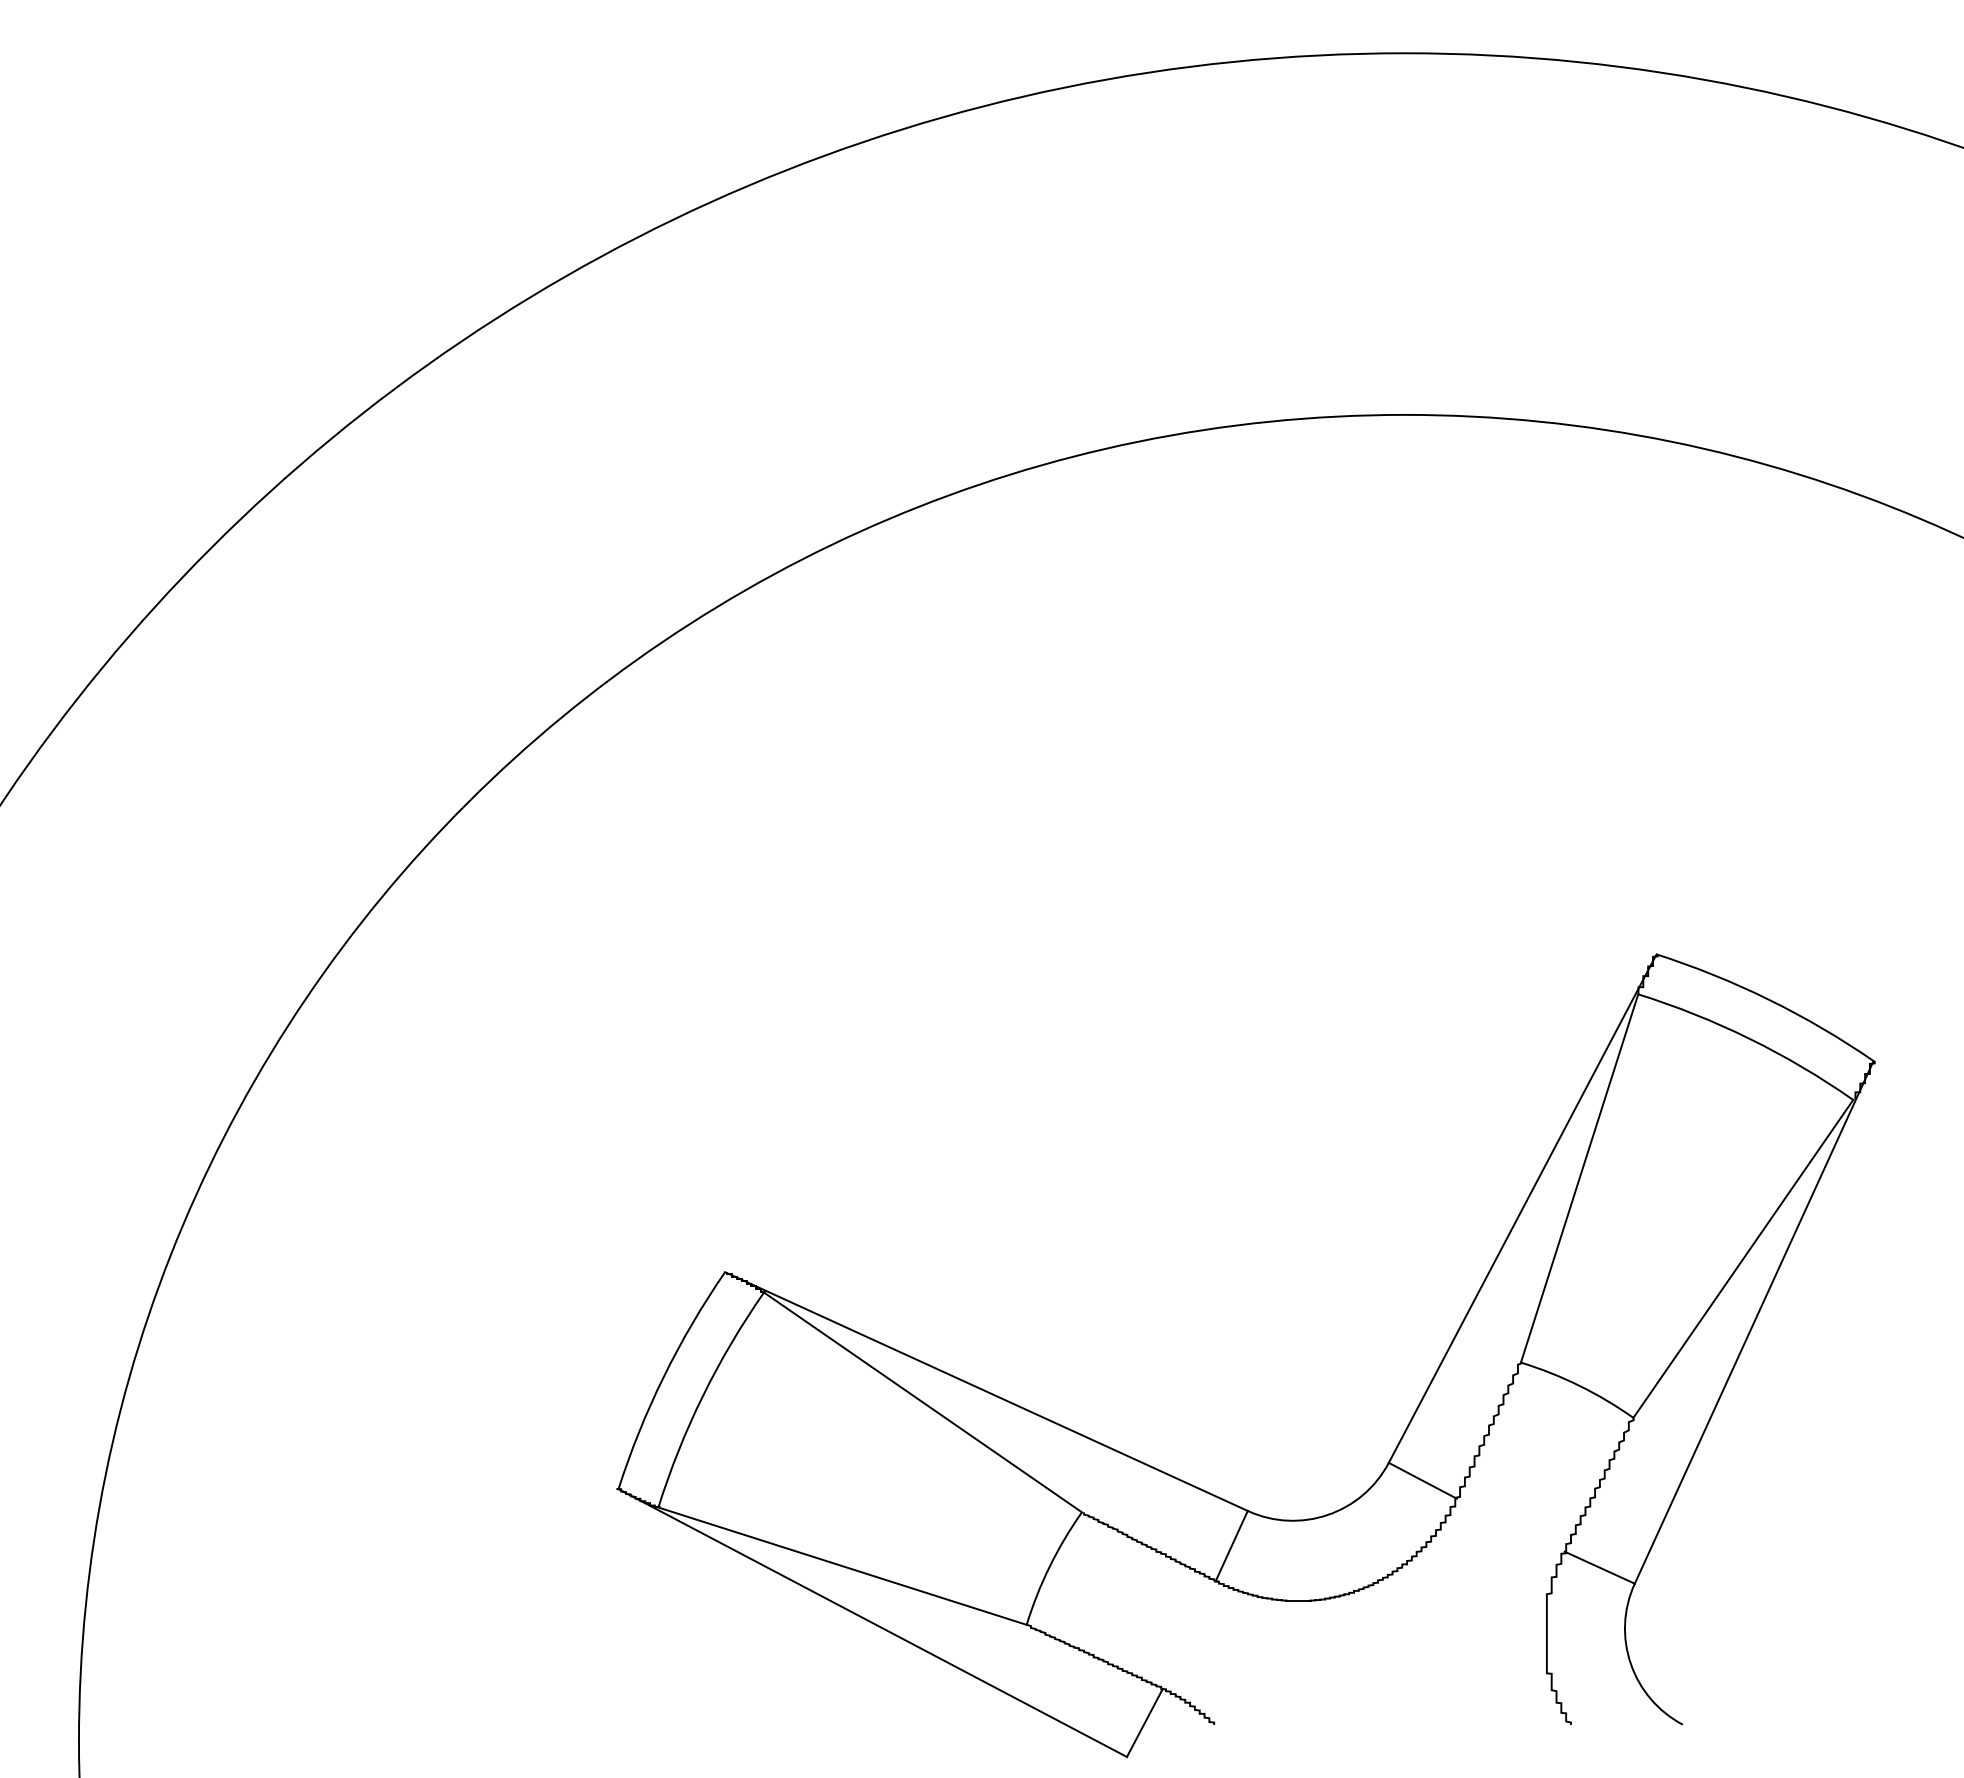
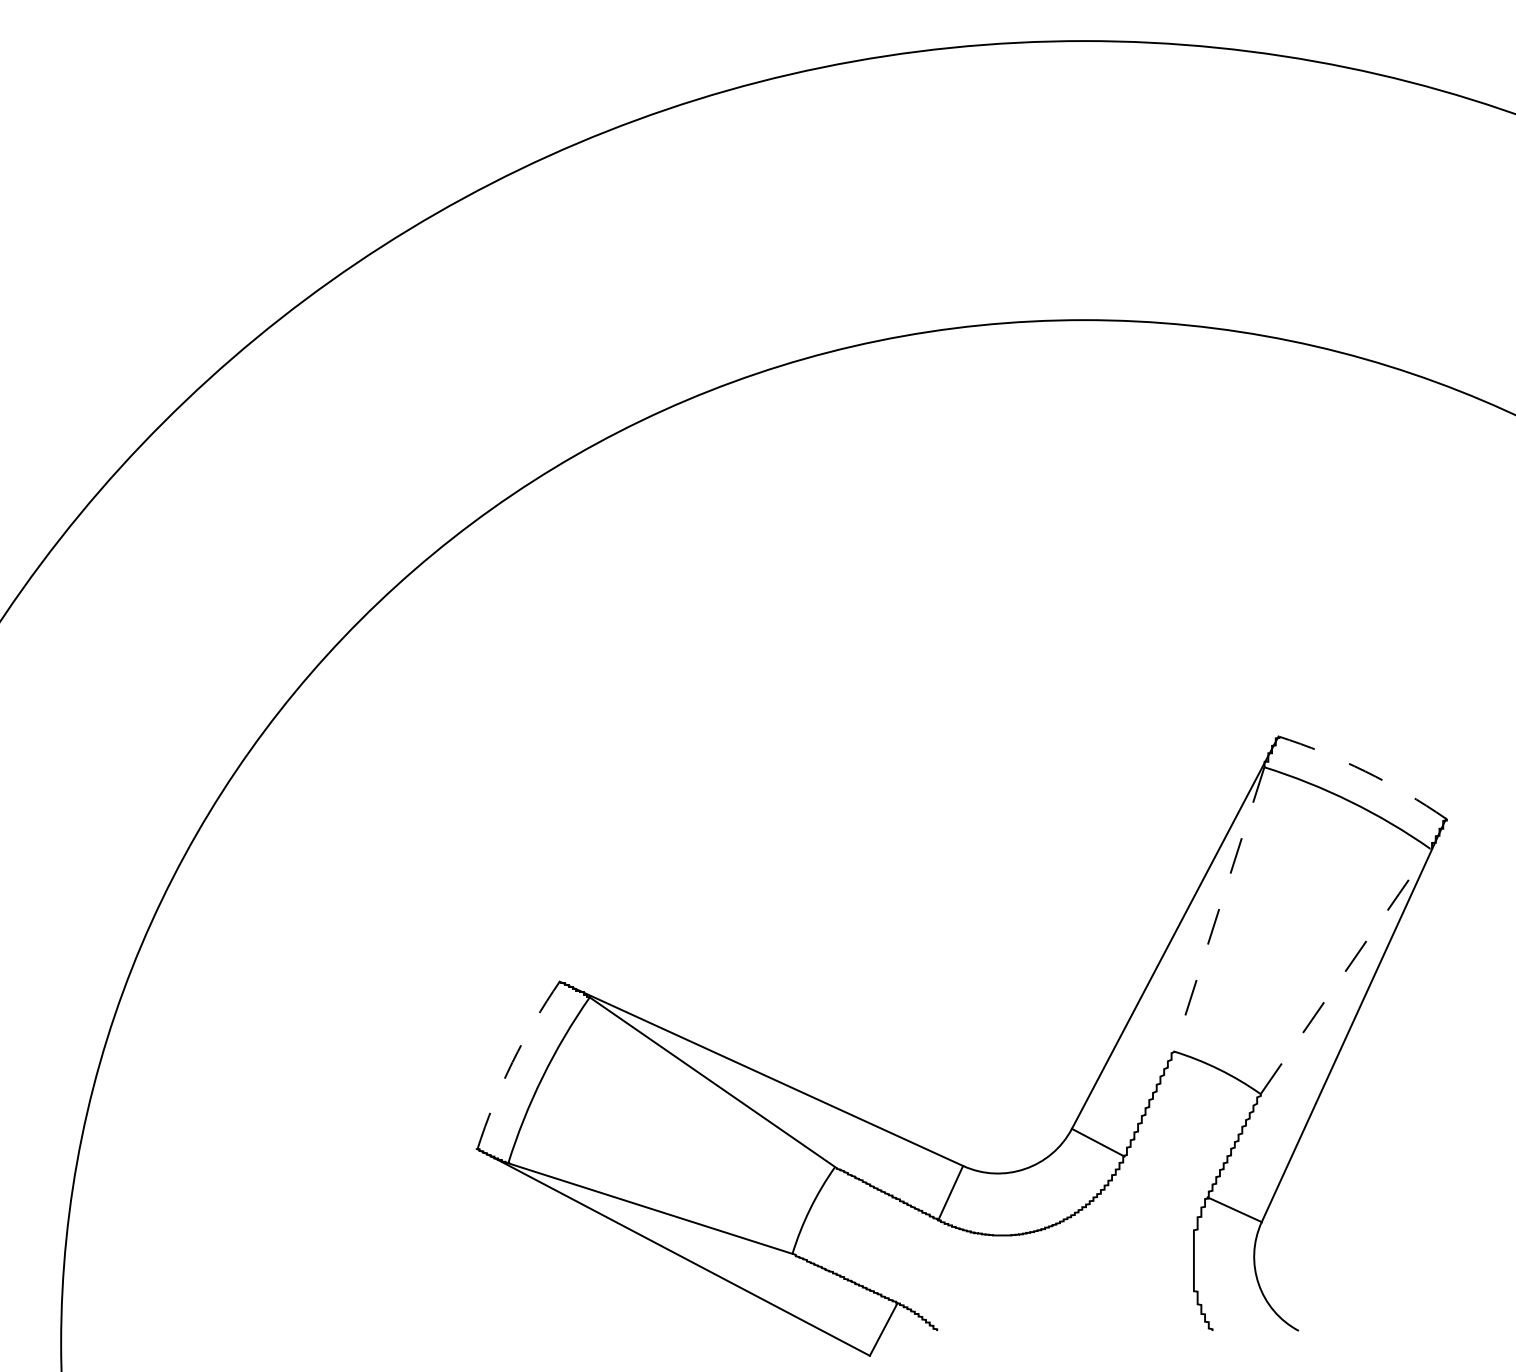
arc: (1769, 999) -> (1365, 771), solid -> dashed
line: (1579, 1178) -> (1219, 909), solid -> dashed
line: (1743, 1258) -> (1345, 971), solid -> dashed
arc: (663, 1376) -> (512, 1062), solid -> dashed

